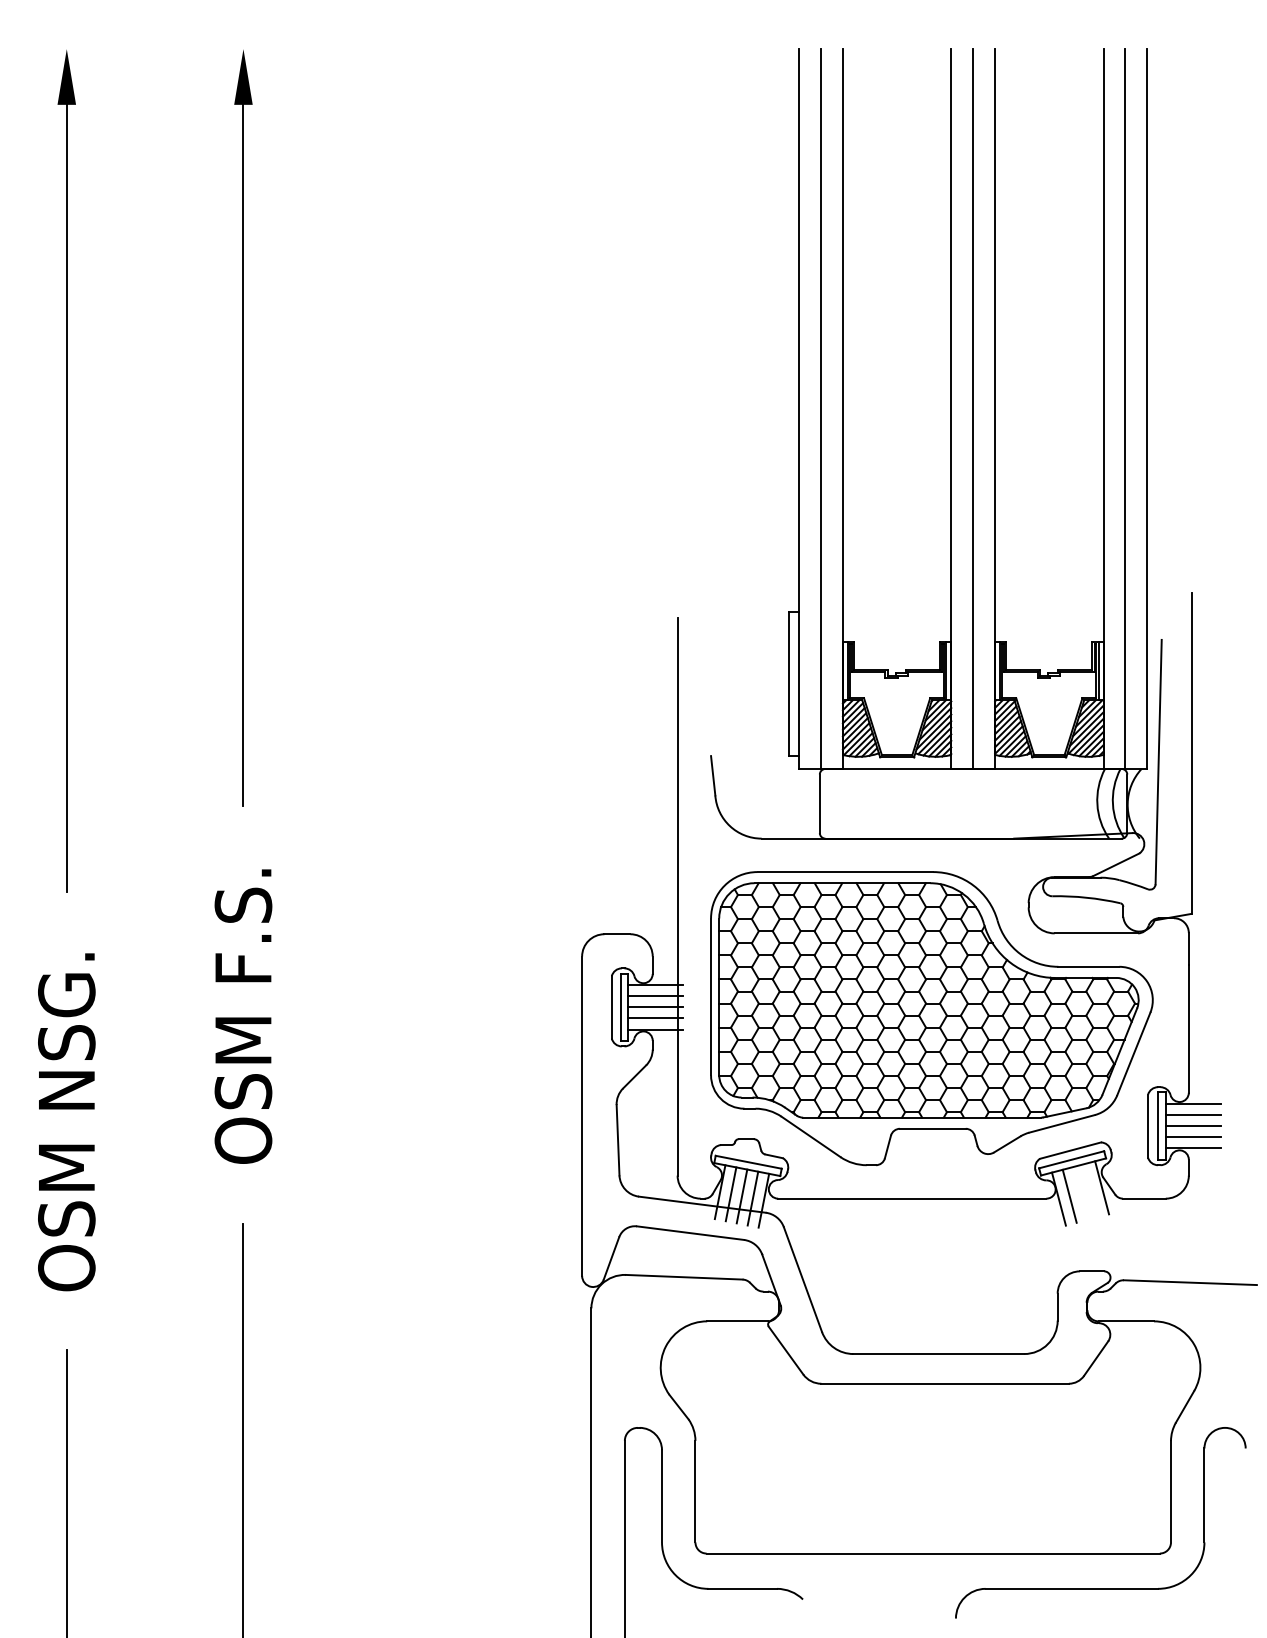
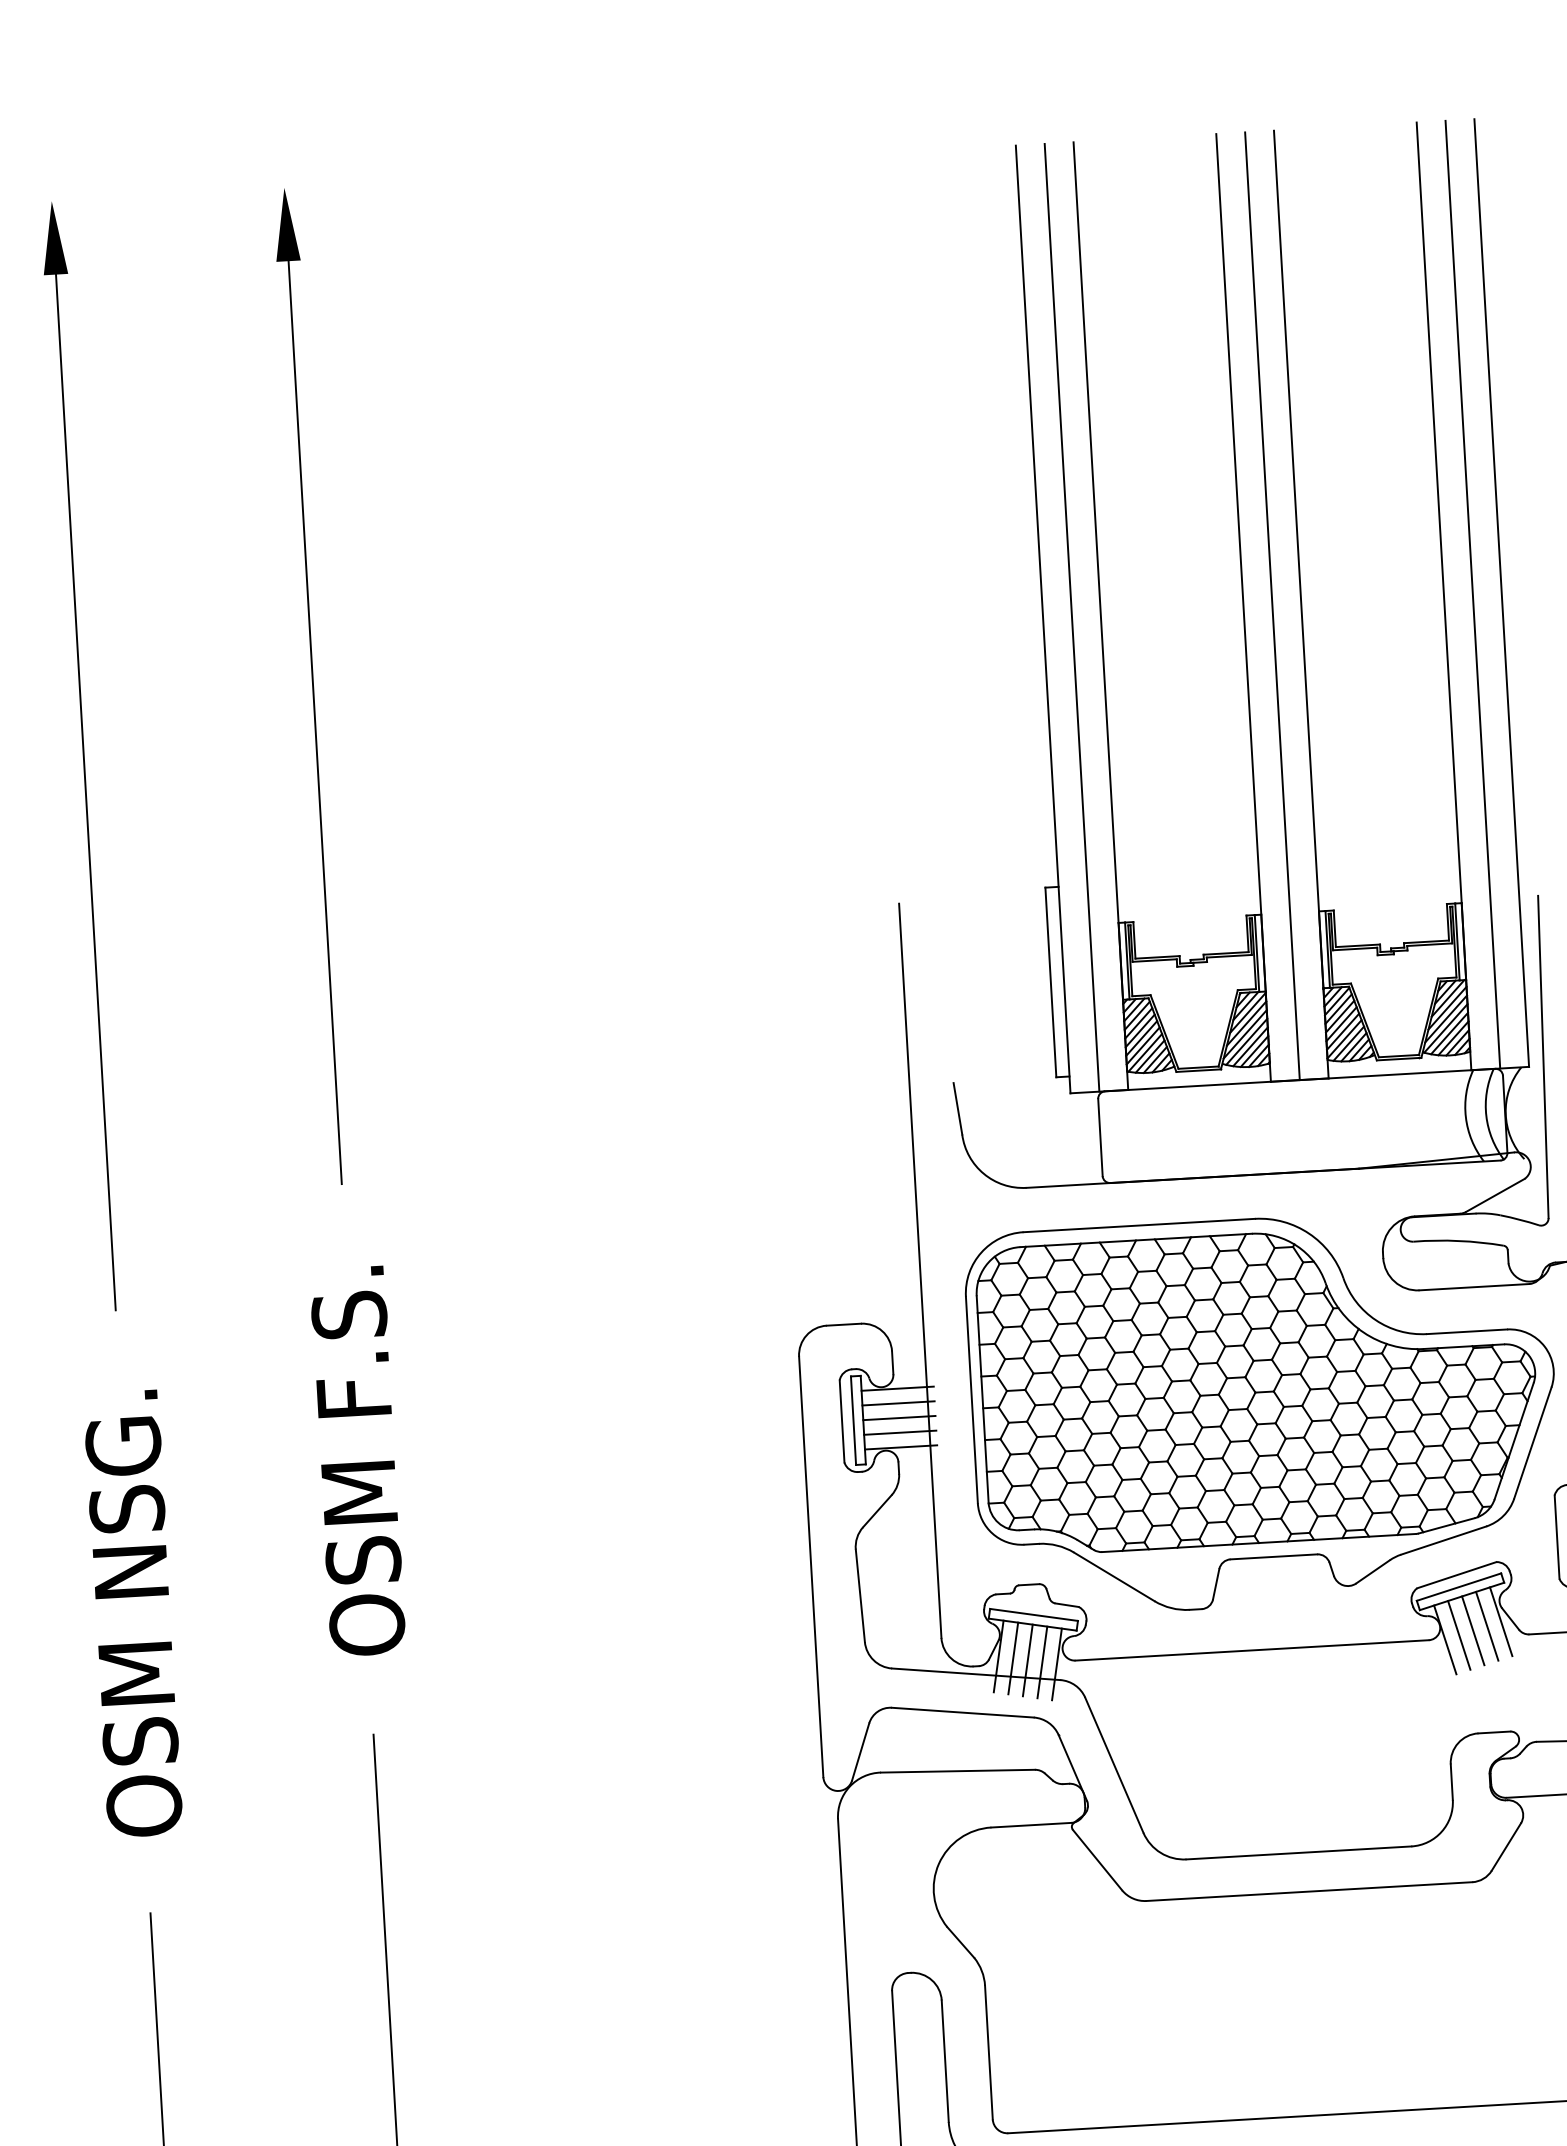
line: (1091, 1190) -> (1487, 1626), added
line: (1080, 1192) -> (1473, 1629), added

